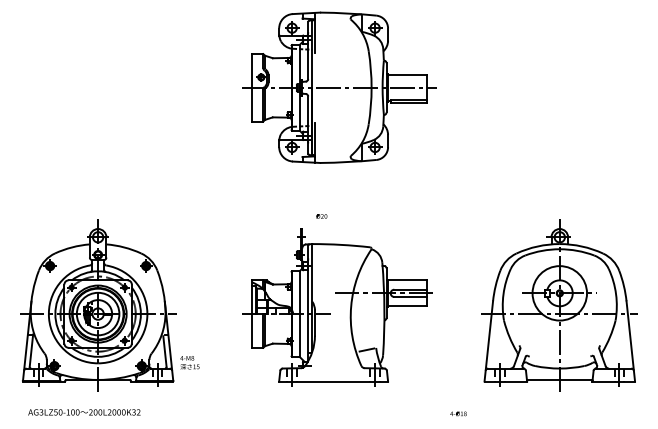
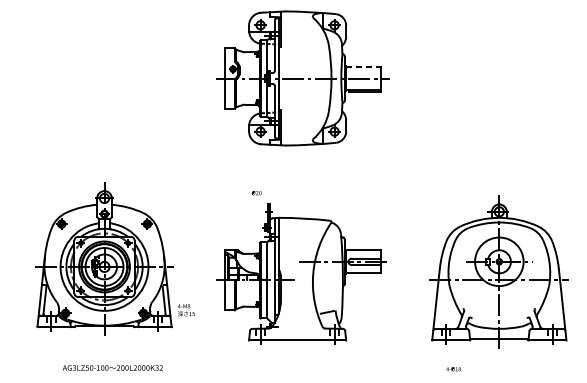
line: (408, 74) -> (364, 66), solid -> dashed
text: (321, 216) -> (256, 193), moved
part: (109, 305) -> (114, 259), moved
text: (84, 412) -> (112, 368), moved
text: (458, 413) -> (453, 368), moved

